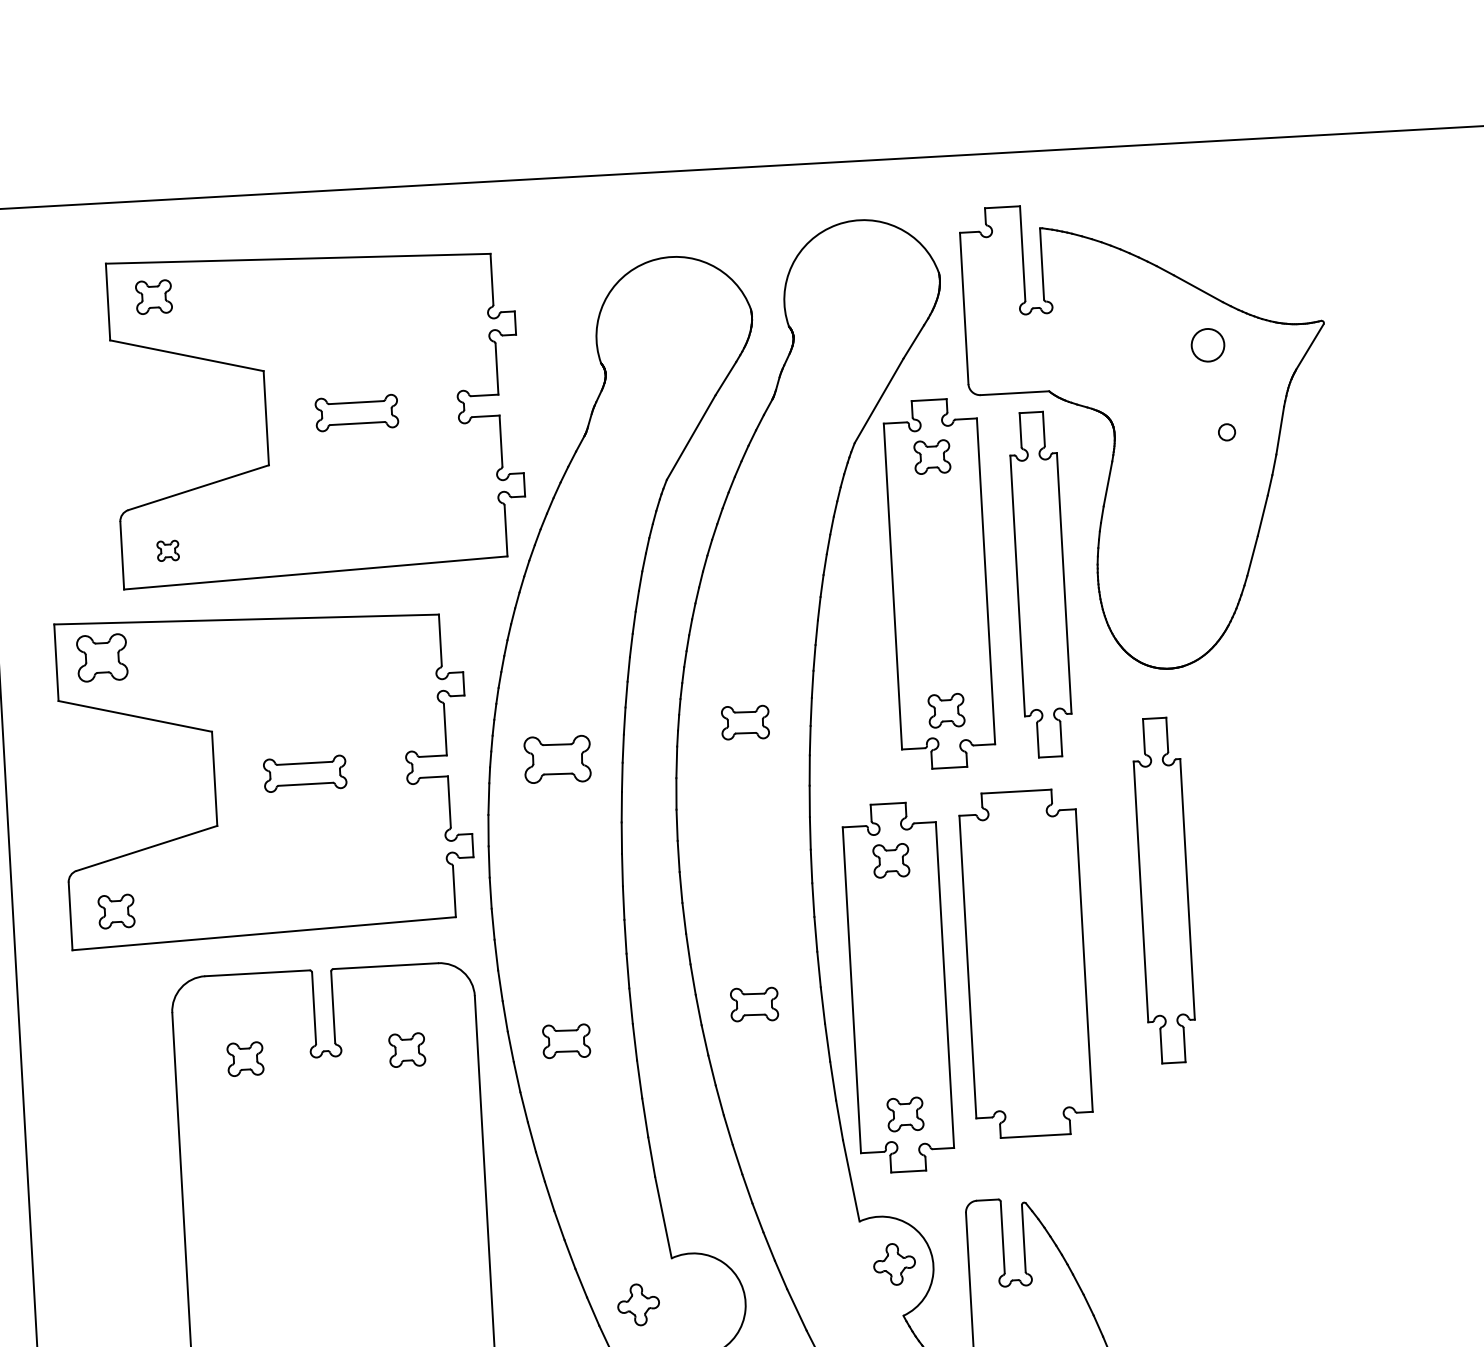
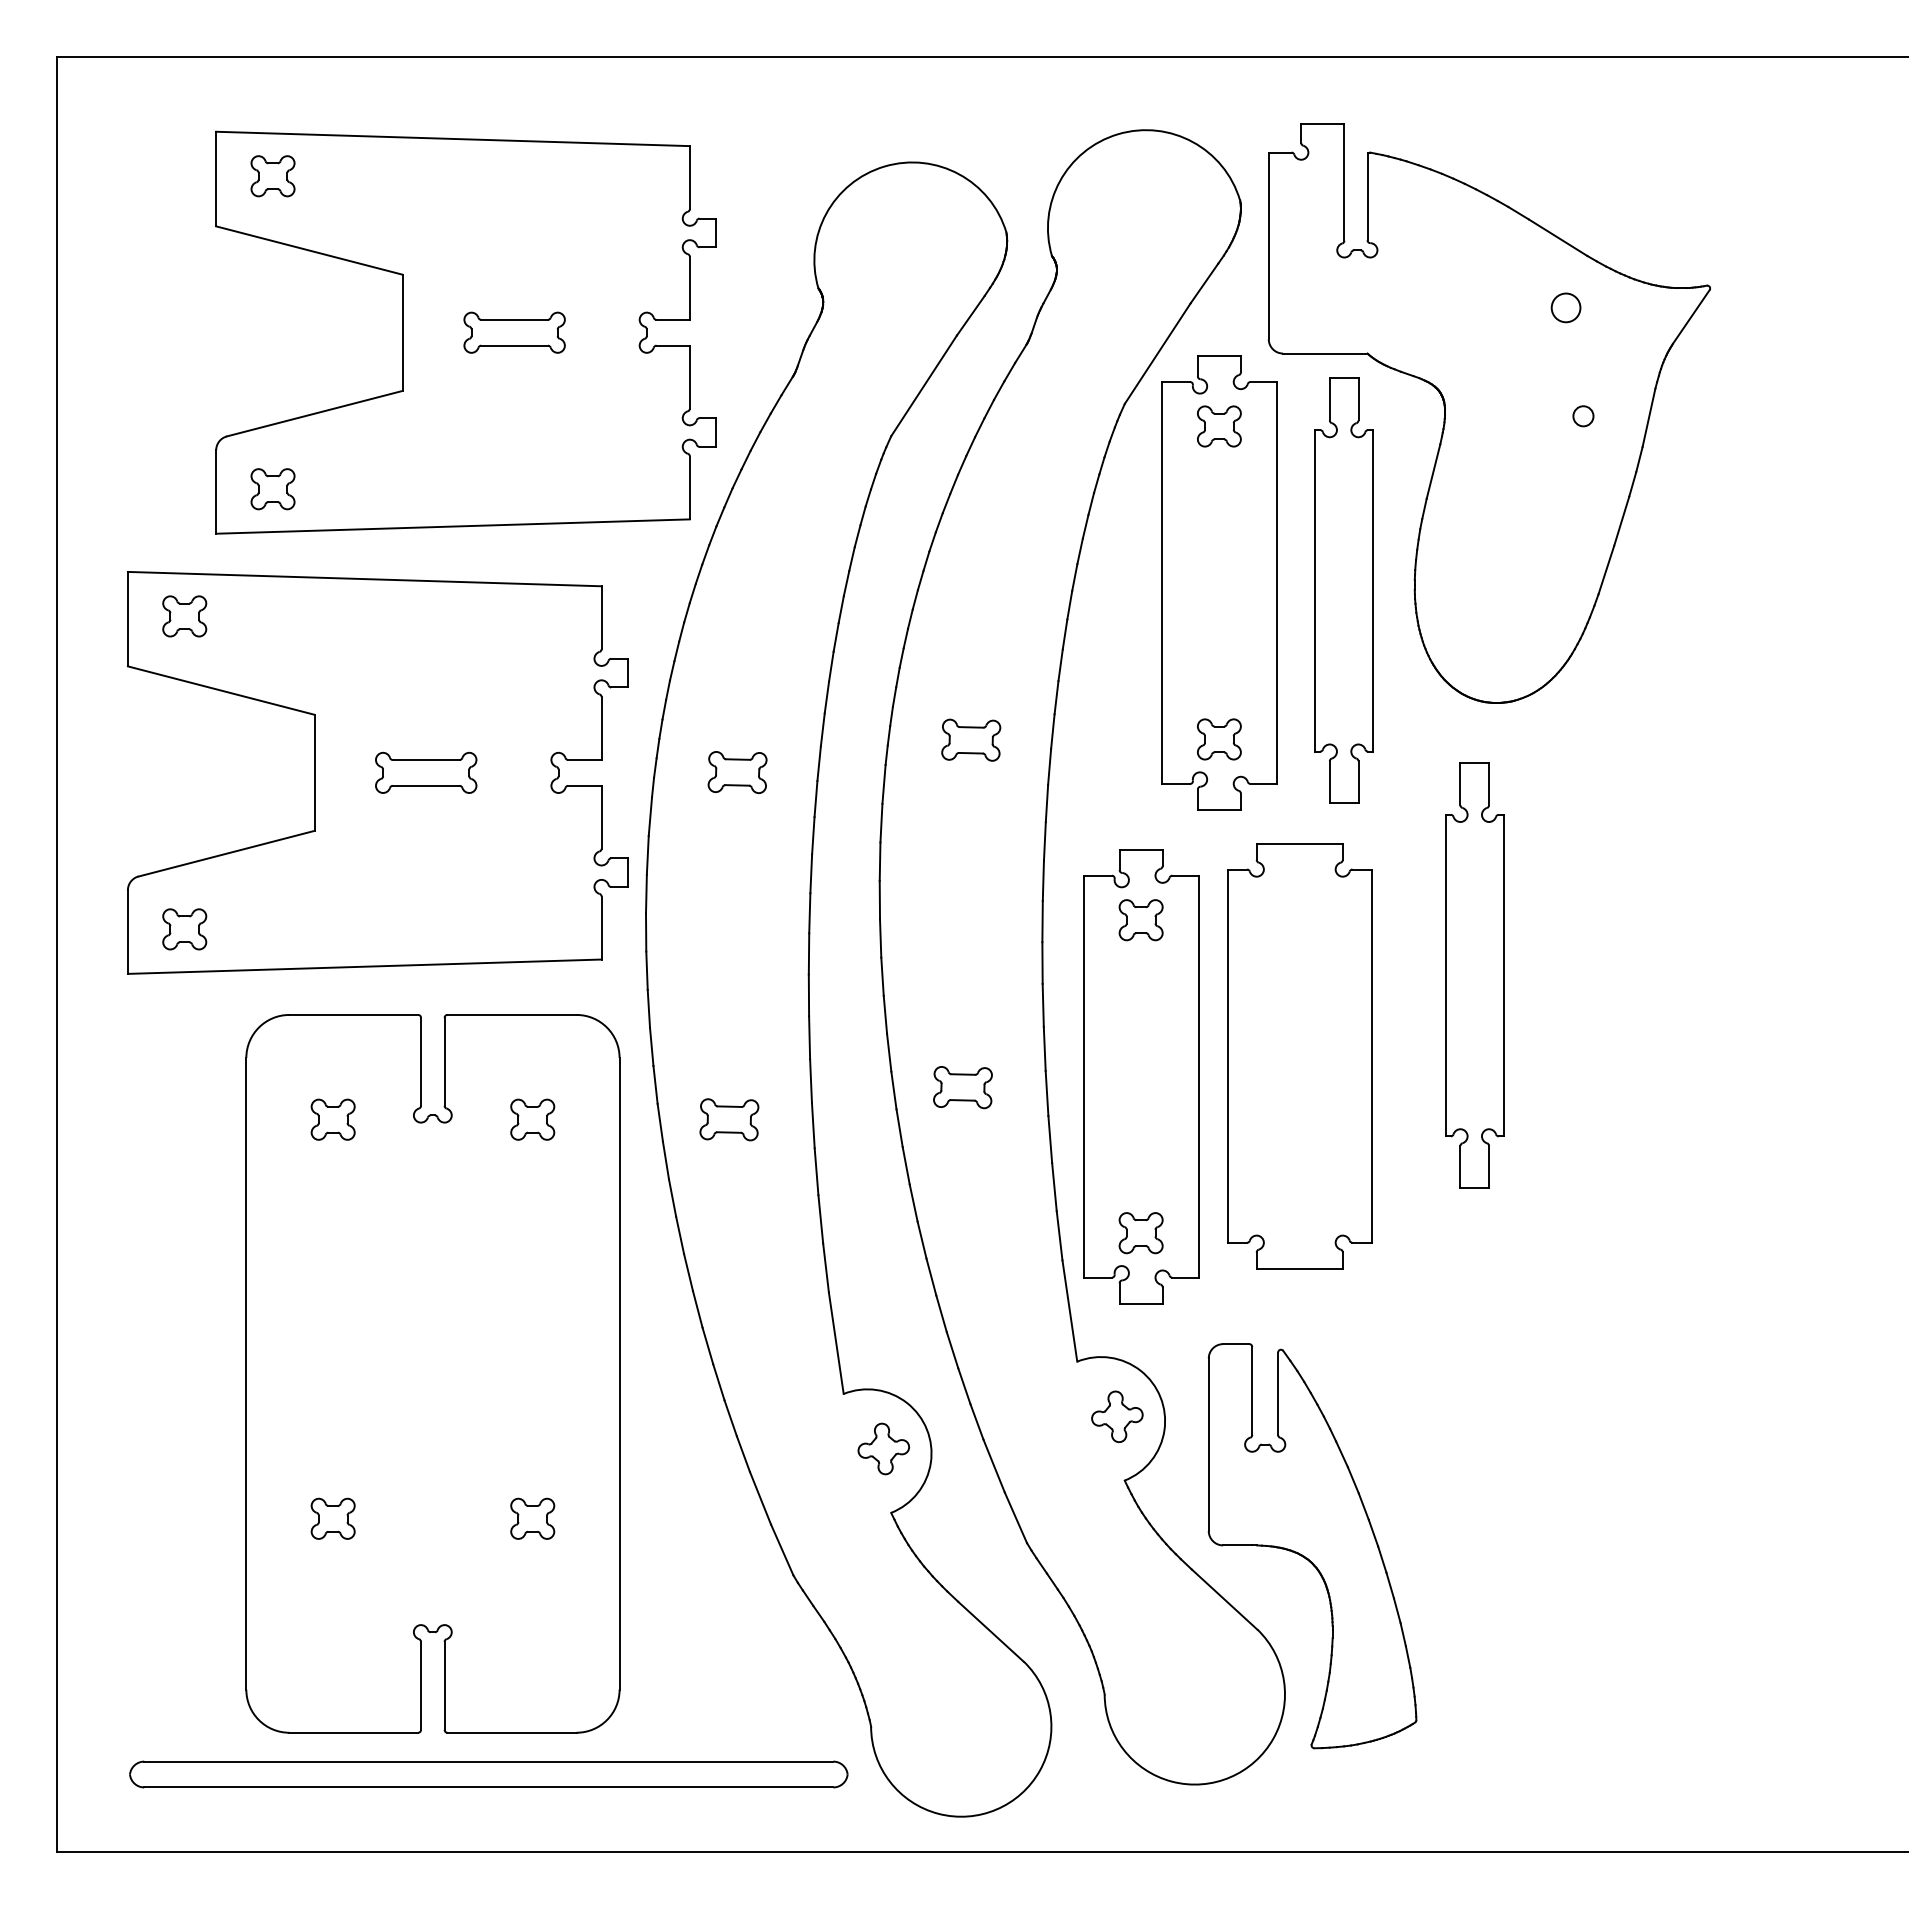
circle: (1207, 344) -> (1565, 307), size x0.71
part: (167, 551) -> (272, 489), size x1.67
part: (102, 658) -> (184, 616), size x0.71
part: (557, 759) -> (737, 772), size x0.71
part: (638, 1304) -> (883, 1448), moved

